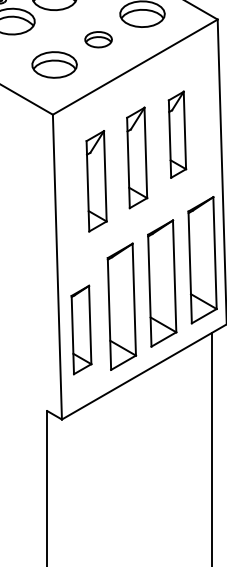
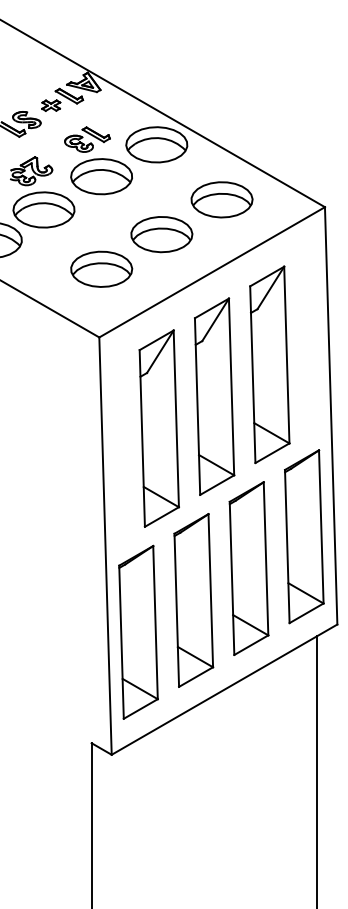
part: (98, 39) -> (161, 234), size x1.67
part: (177, 134) -> (269, 364), size x1.67
part: (137, 157) -> (214, 396), size x1.43
part: (96, 181) -> (158, 428), size x1.43
part: (81, 329) -> (138, 631), size x1.43

